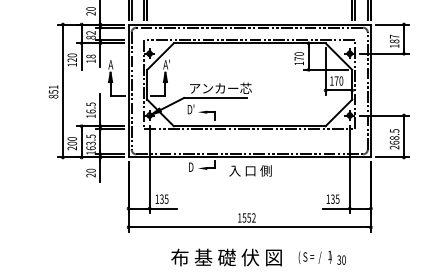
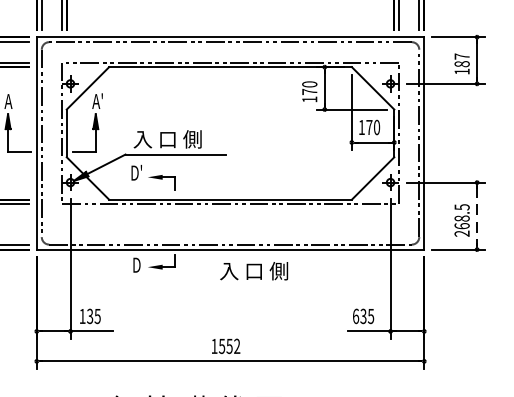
text: (220, 88) -> (183, 139), アンカー芯 -> 入 口 側
line: (403, 136) -> (476, 216), solid -> dashed
text: (250, 170) -> (254, 270), moved
text: (328, 198) -> (356, 315), 135 -> 635

